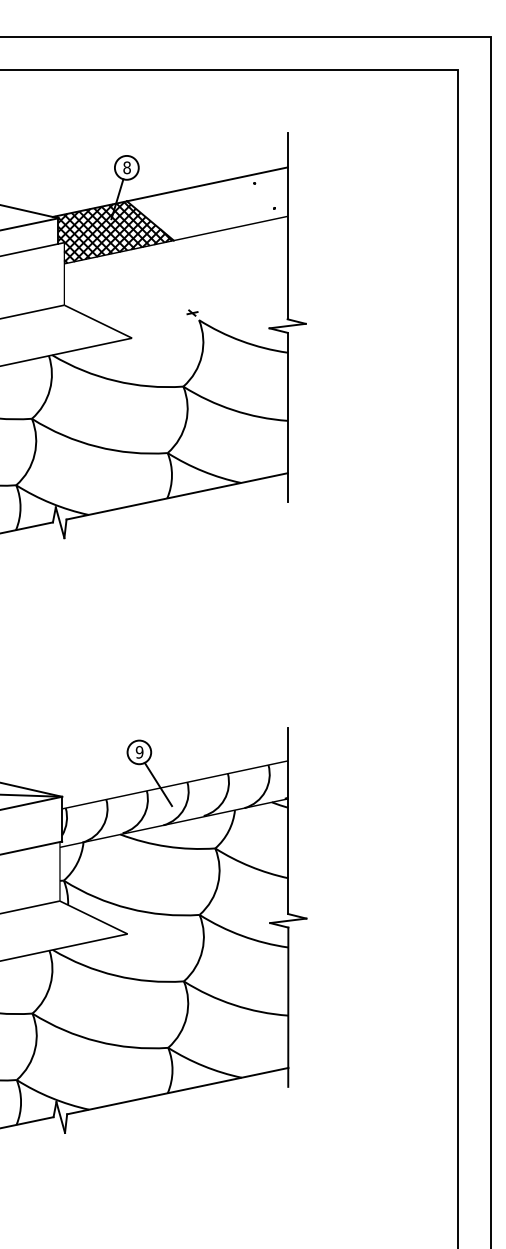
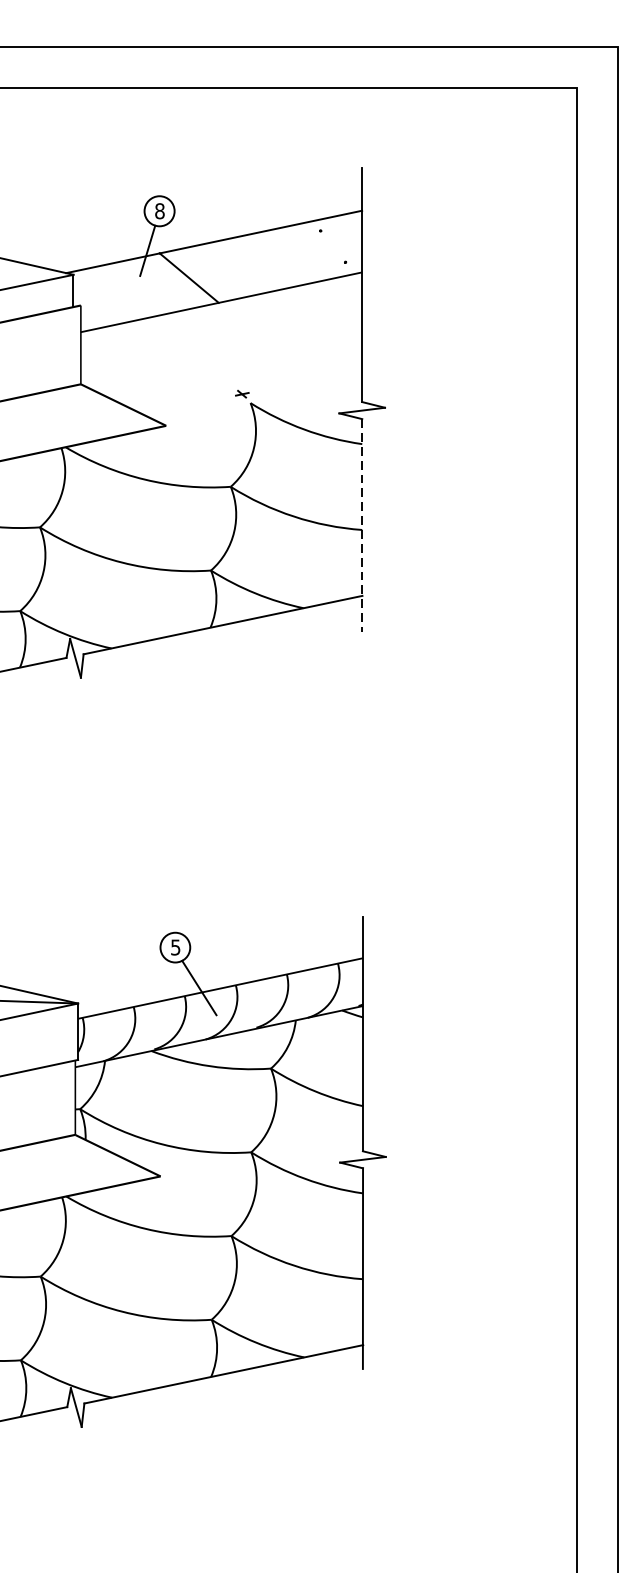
hatch: (113, 232) -> (142, 292), removed
line: (287, 417) -> (361, 525), solid -> dashed
text: (139, 751) -> (175, 946), 9 -> 5

